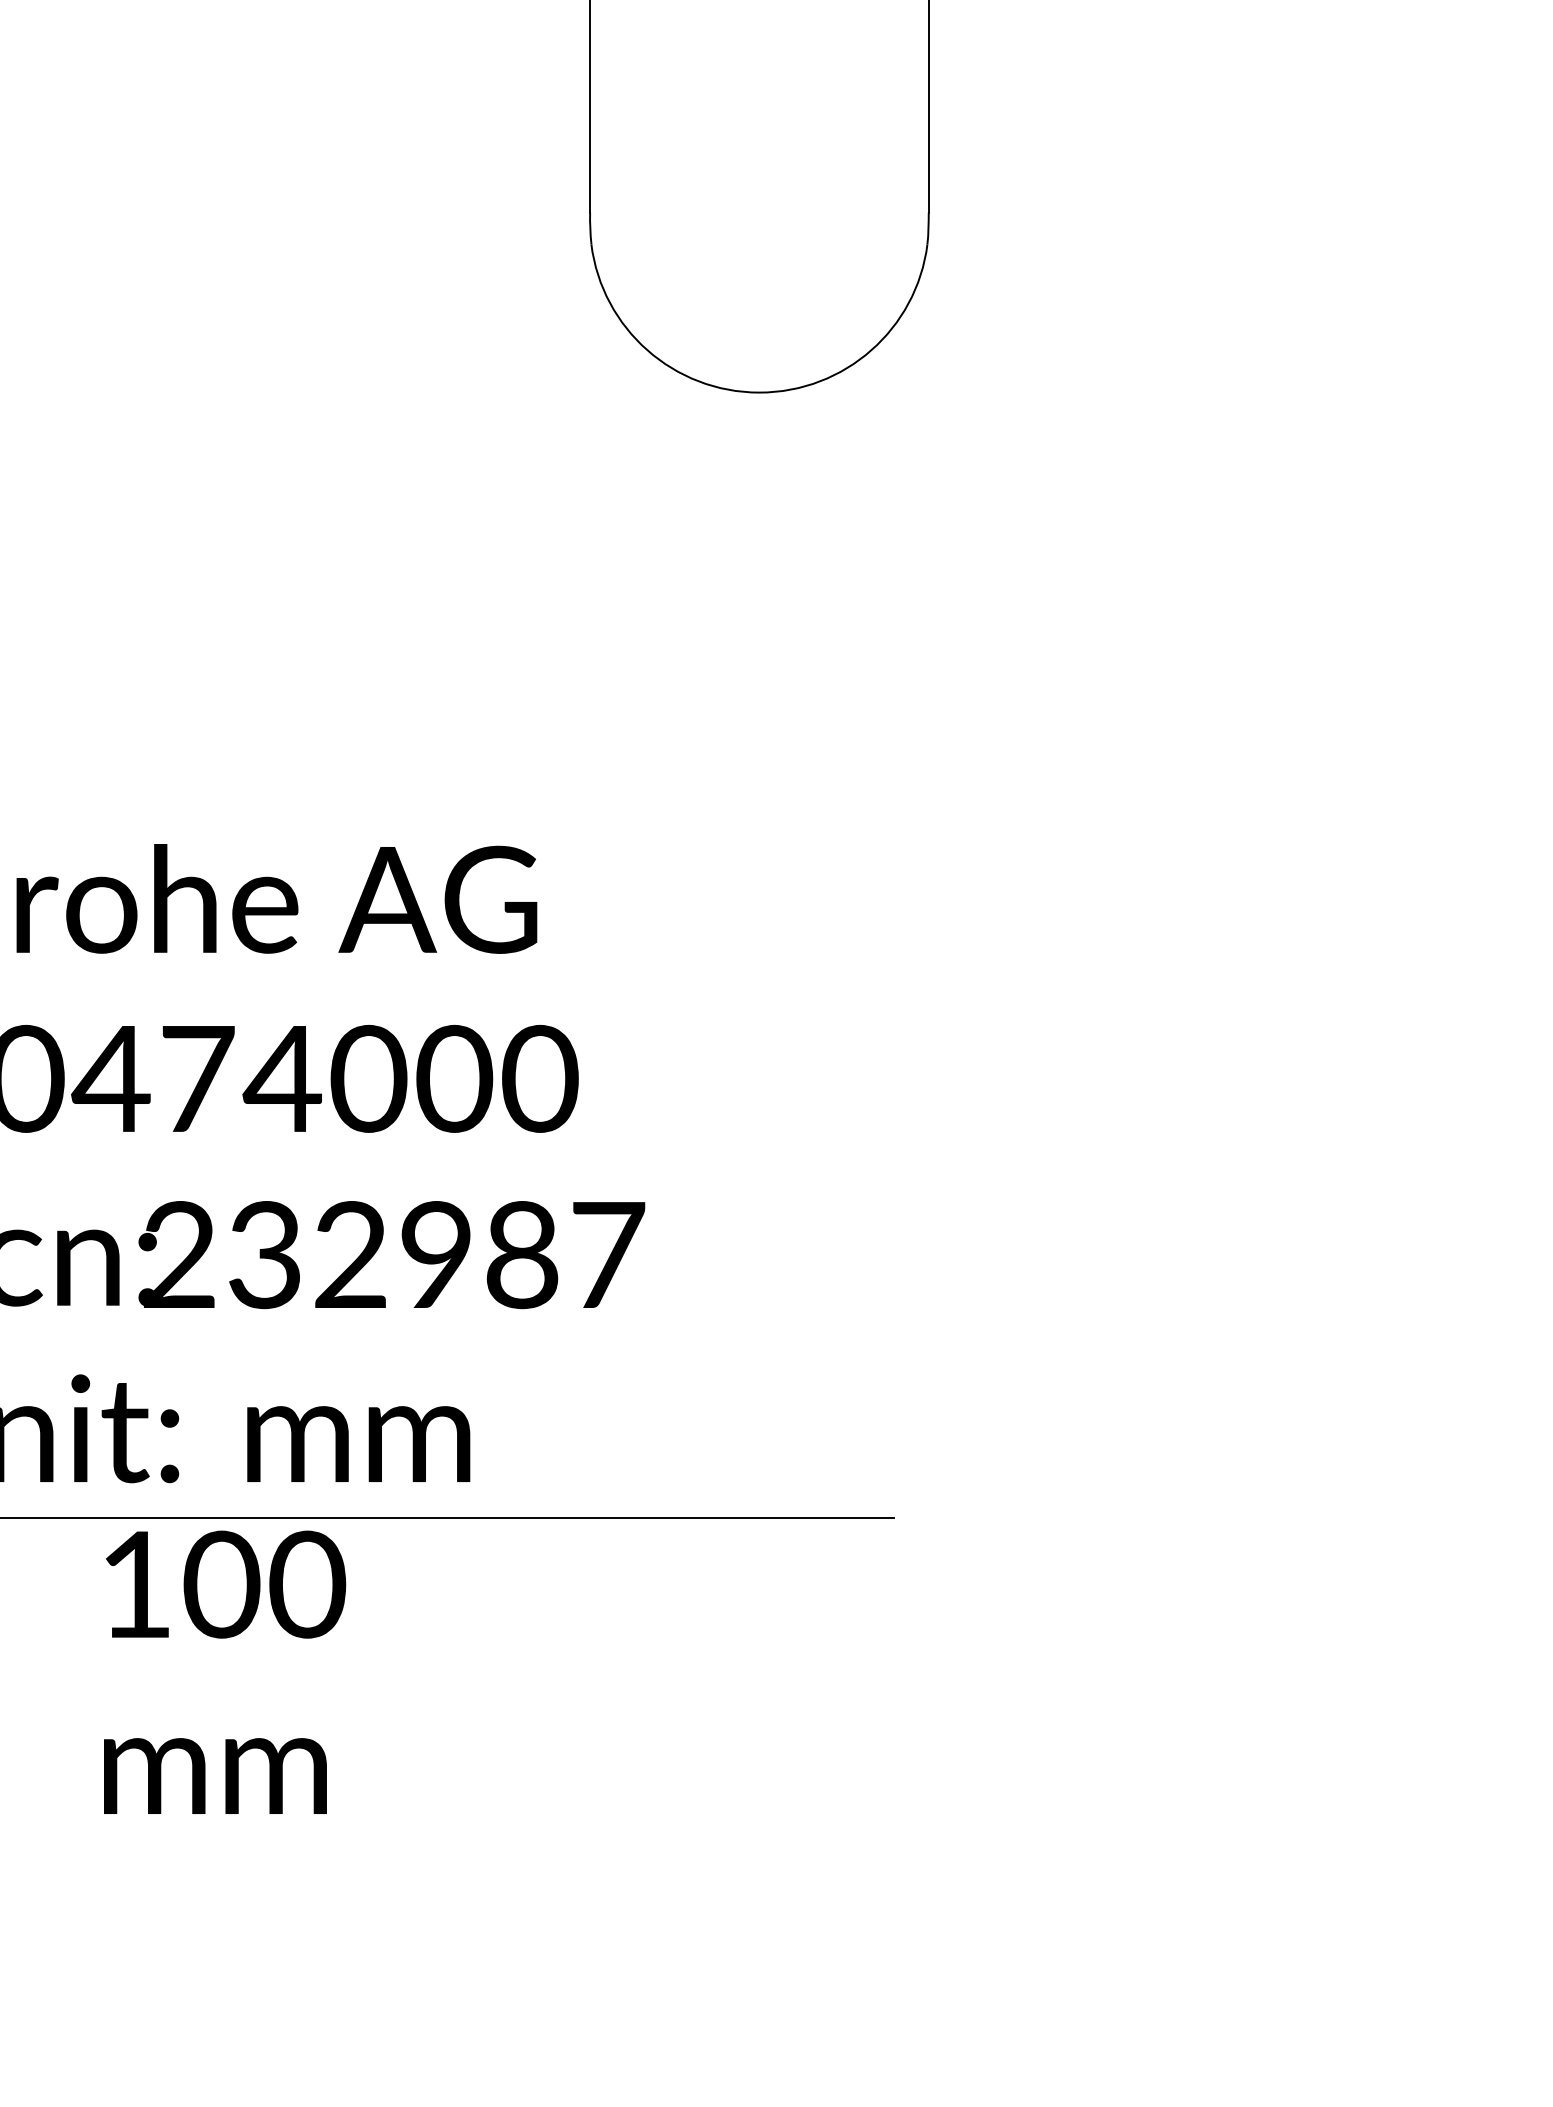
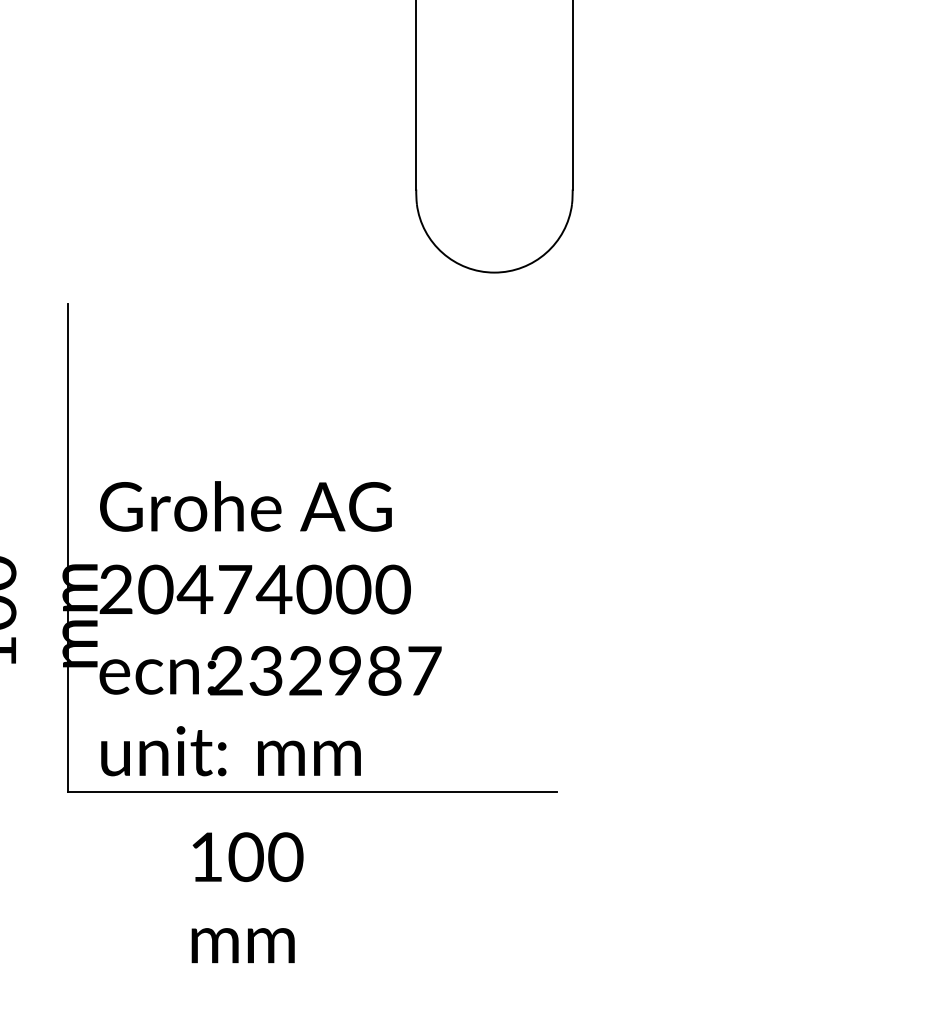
text: (224, 1671) -> (247, 897), moved

